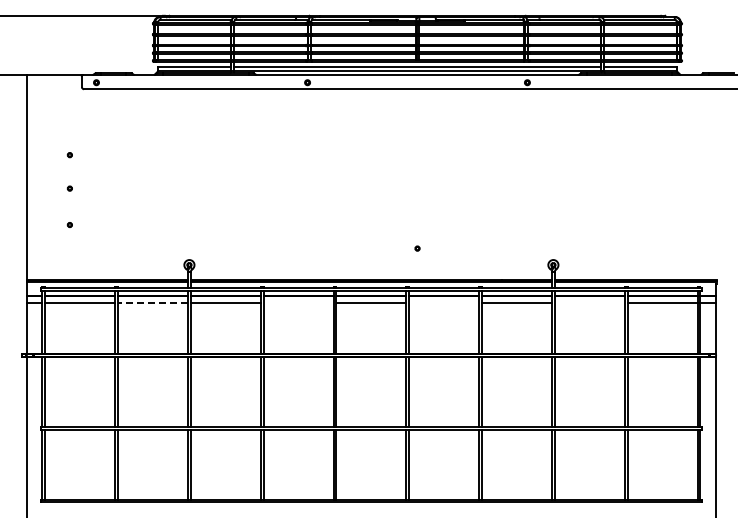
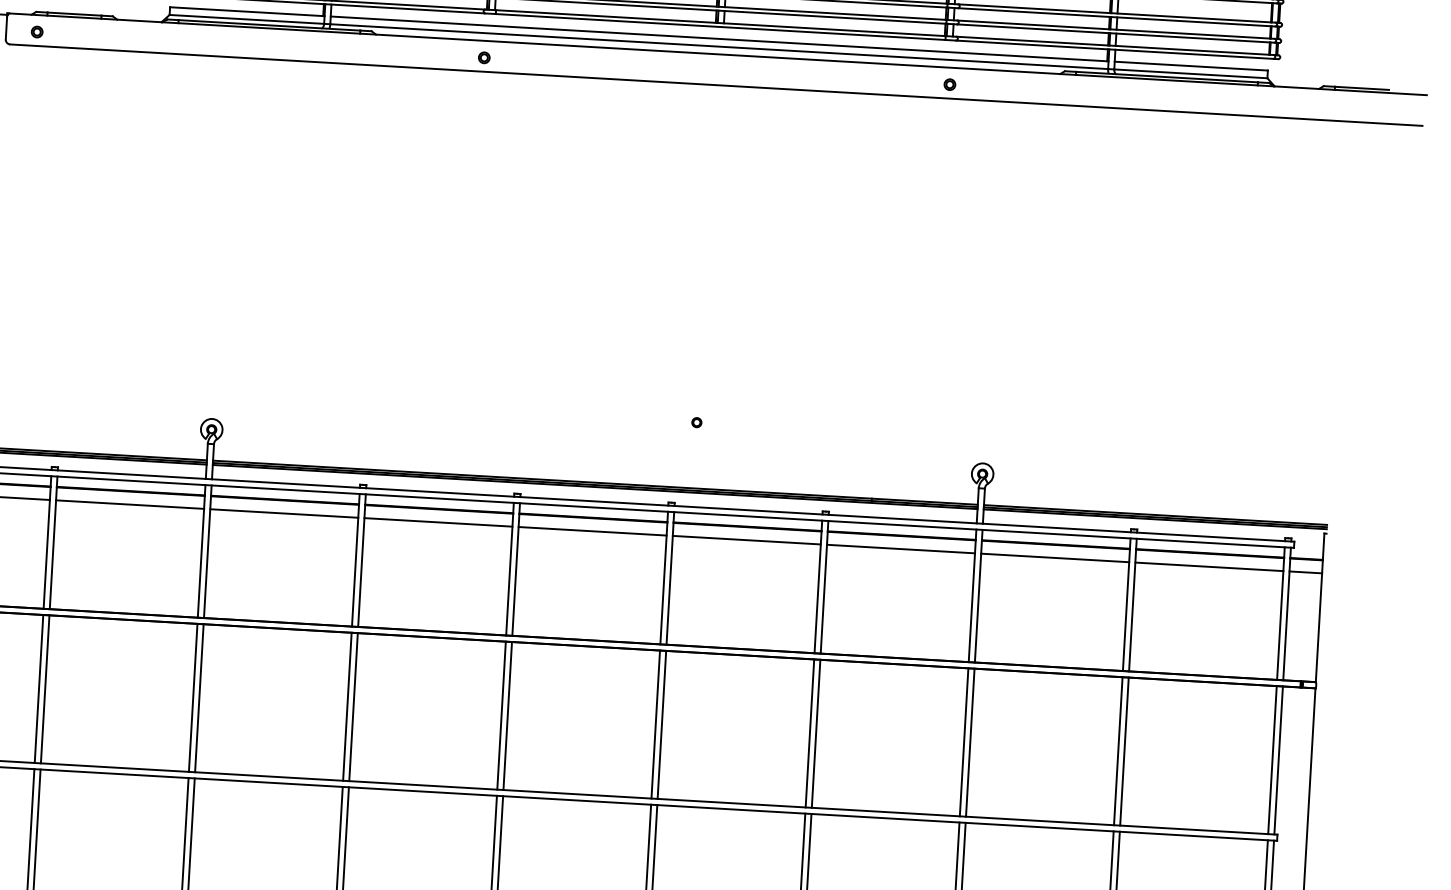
line: (153, 302) -> (131, 504), dashed -> solid
line: (298, 302) -> (438, 522), added
line: (444, 302) -> (747, 540), added
line: (589, 302) -> (1054, 557), added

